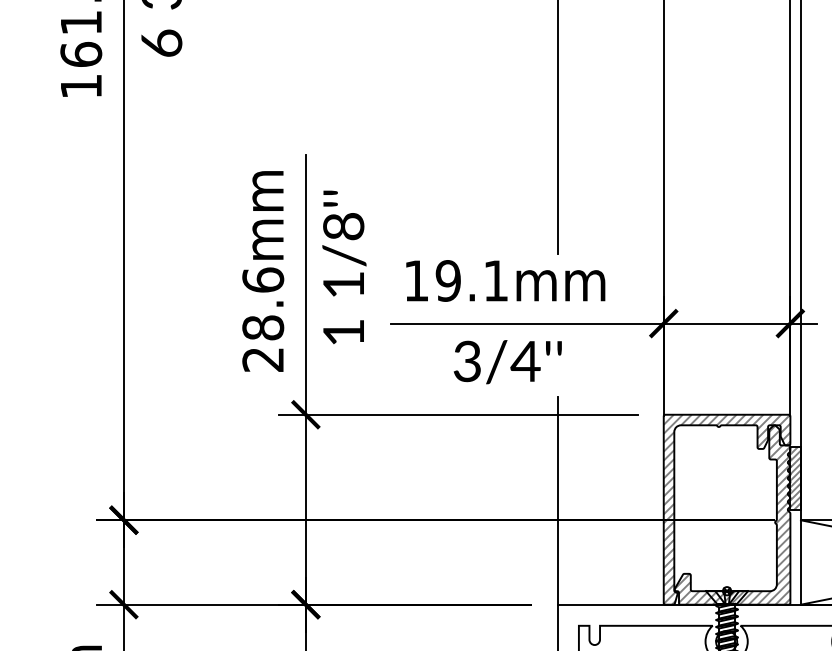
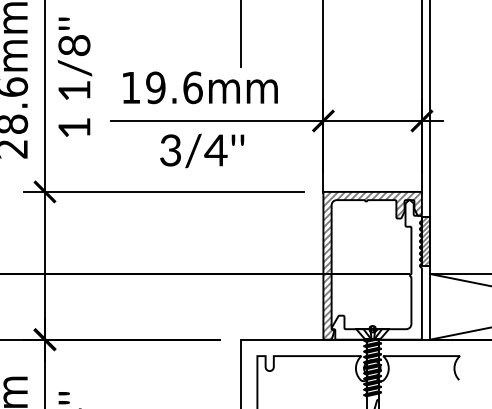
text: (495, 280) -> (192, 87), 19.1mm -> 19.6mm
line: (557, 500) -> (240, 258), removed
hatch: (732, 514) -> (376, 269), removed

